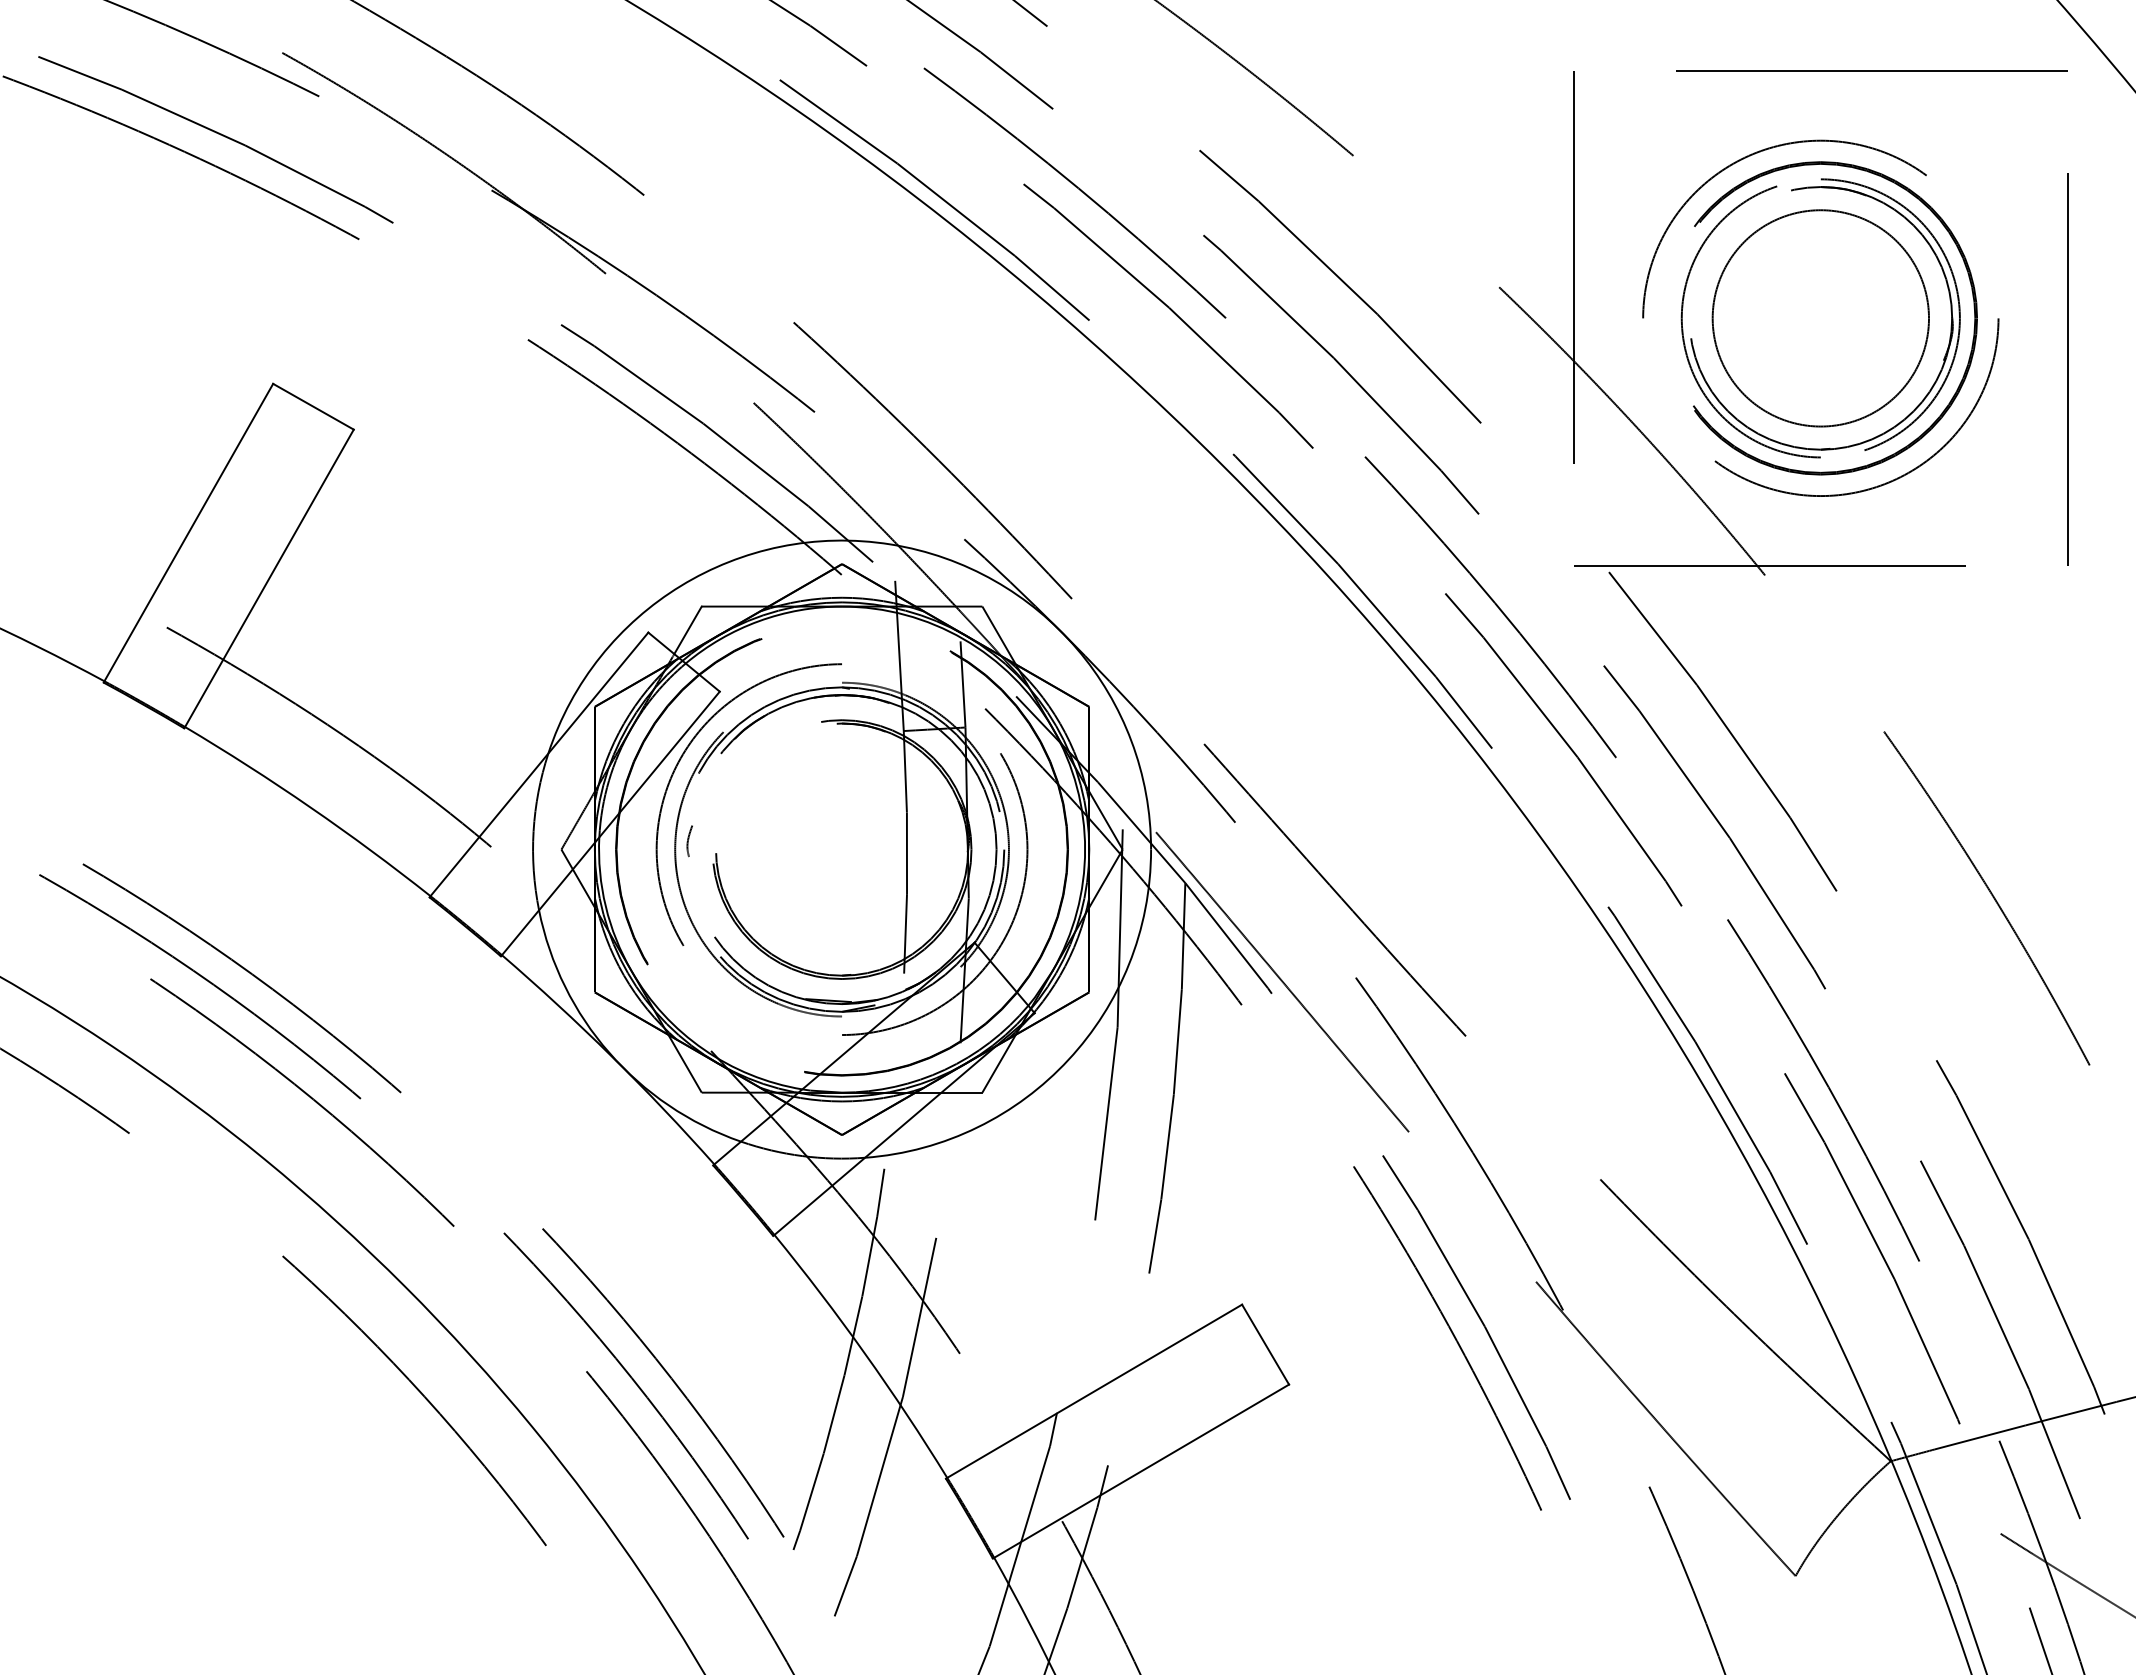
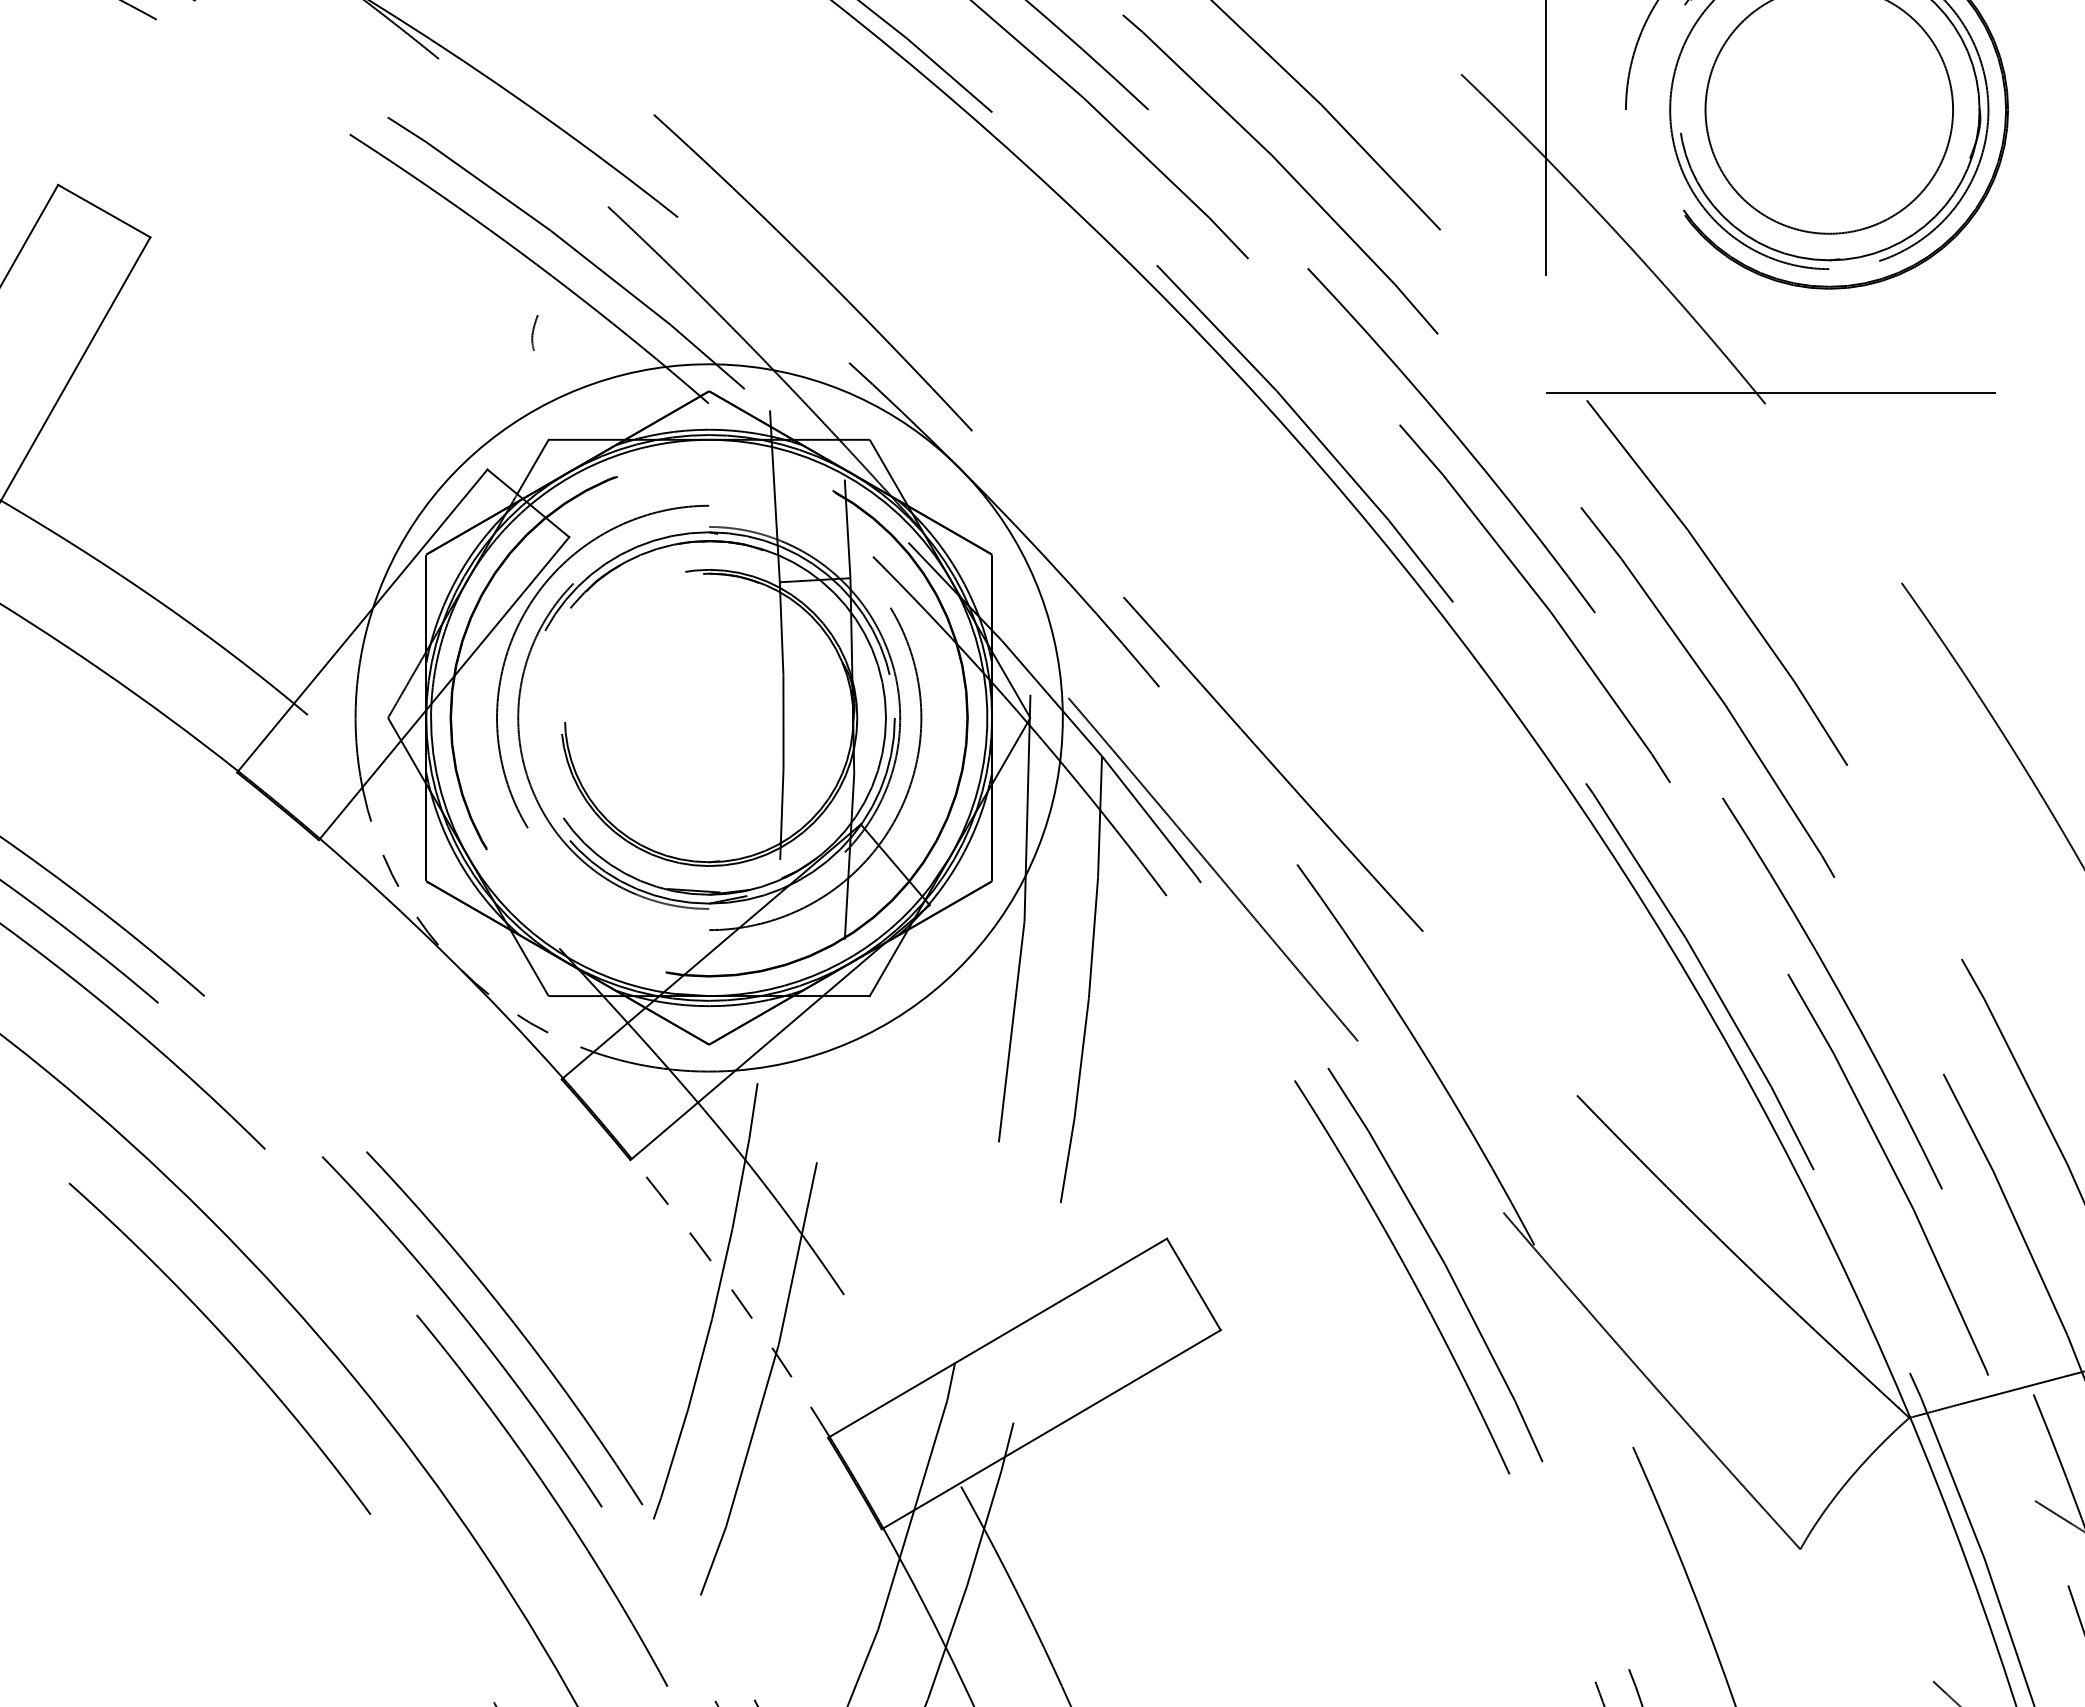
curve: (1885, 482) -> (1903, 297), removed
curve: (688, 841) -> (533, 333), moved
arc: (609, 1052) -> (443, 950), solid -> dashed
arc: (864, 1353) -> (734, 1294), solid -> dashed

